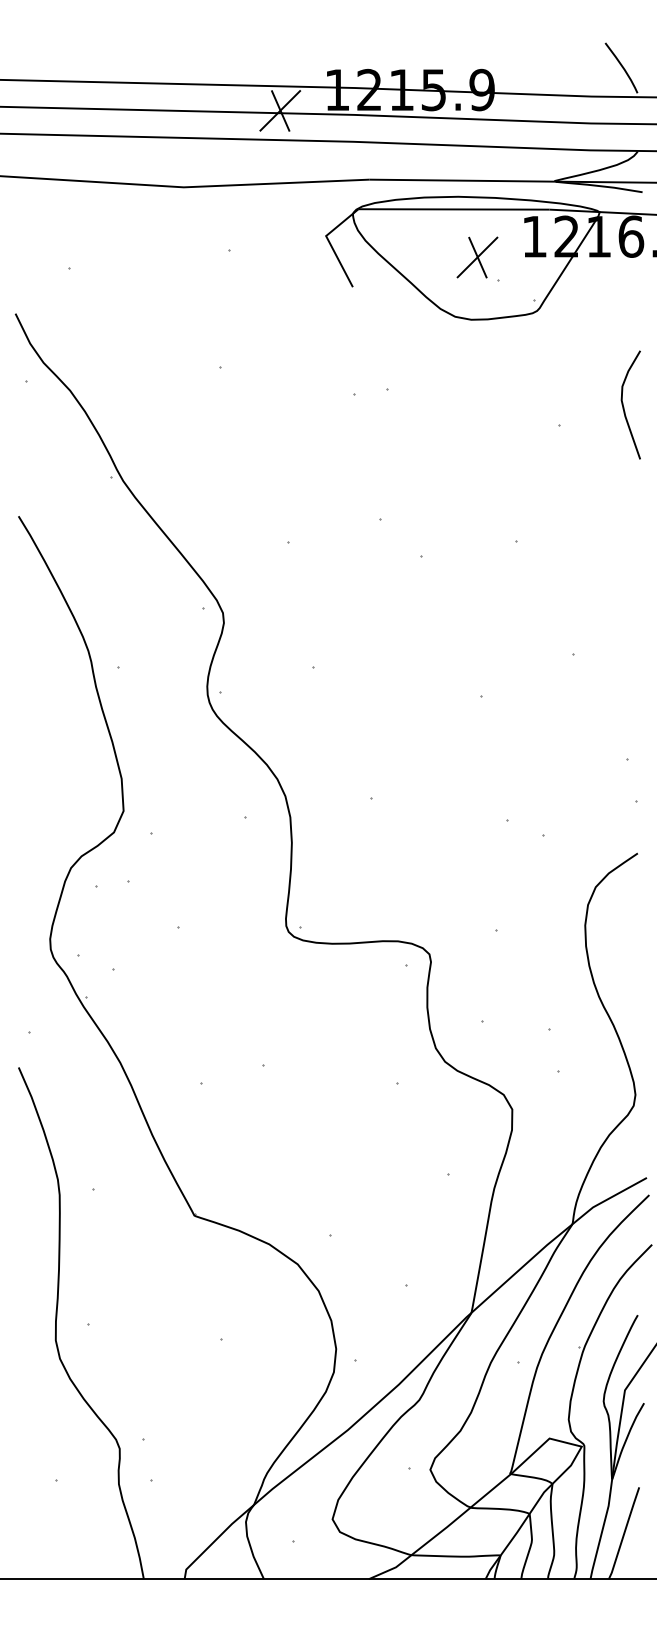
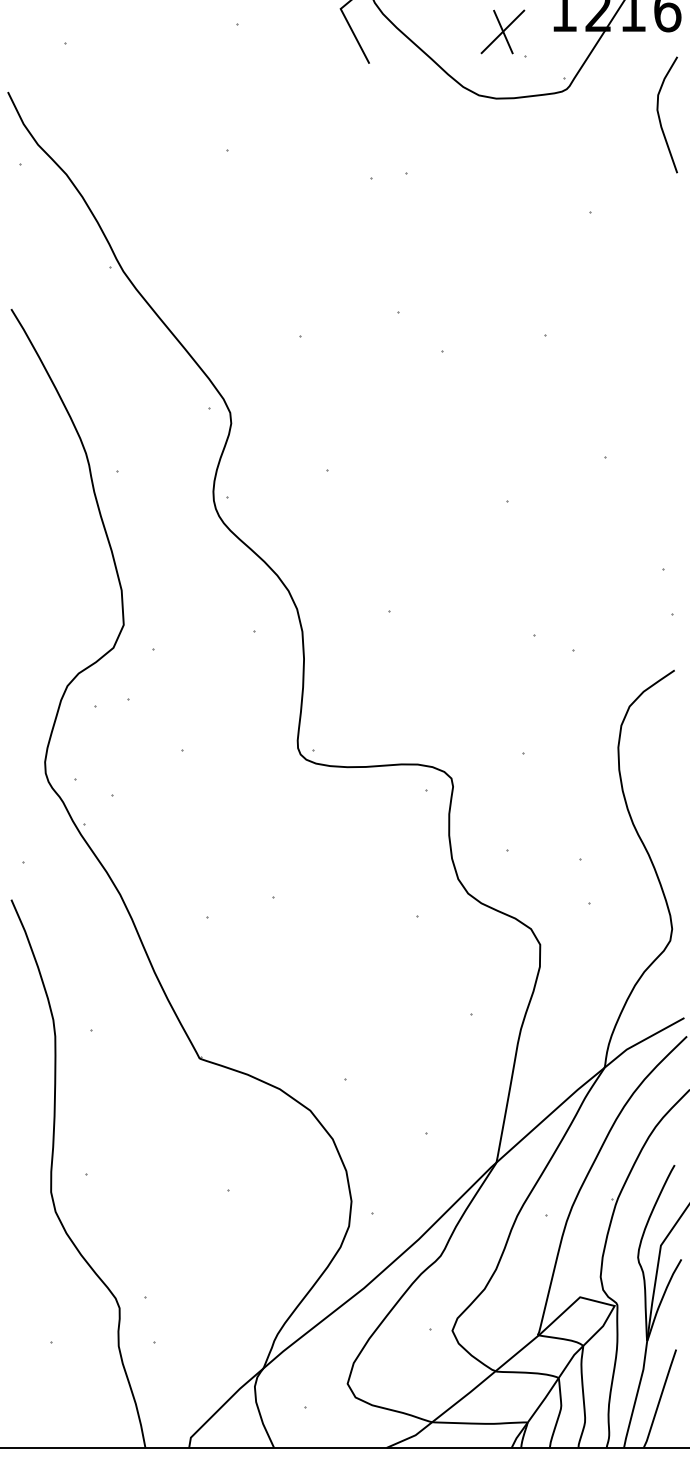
curve: (624, 407) -> (660, 117), moved

